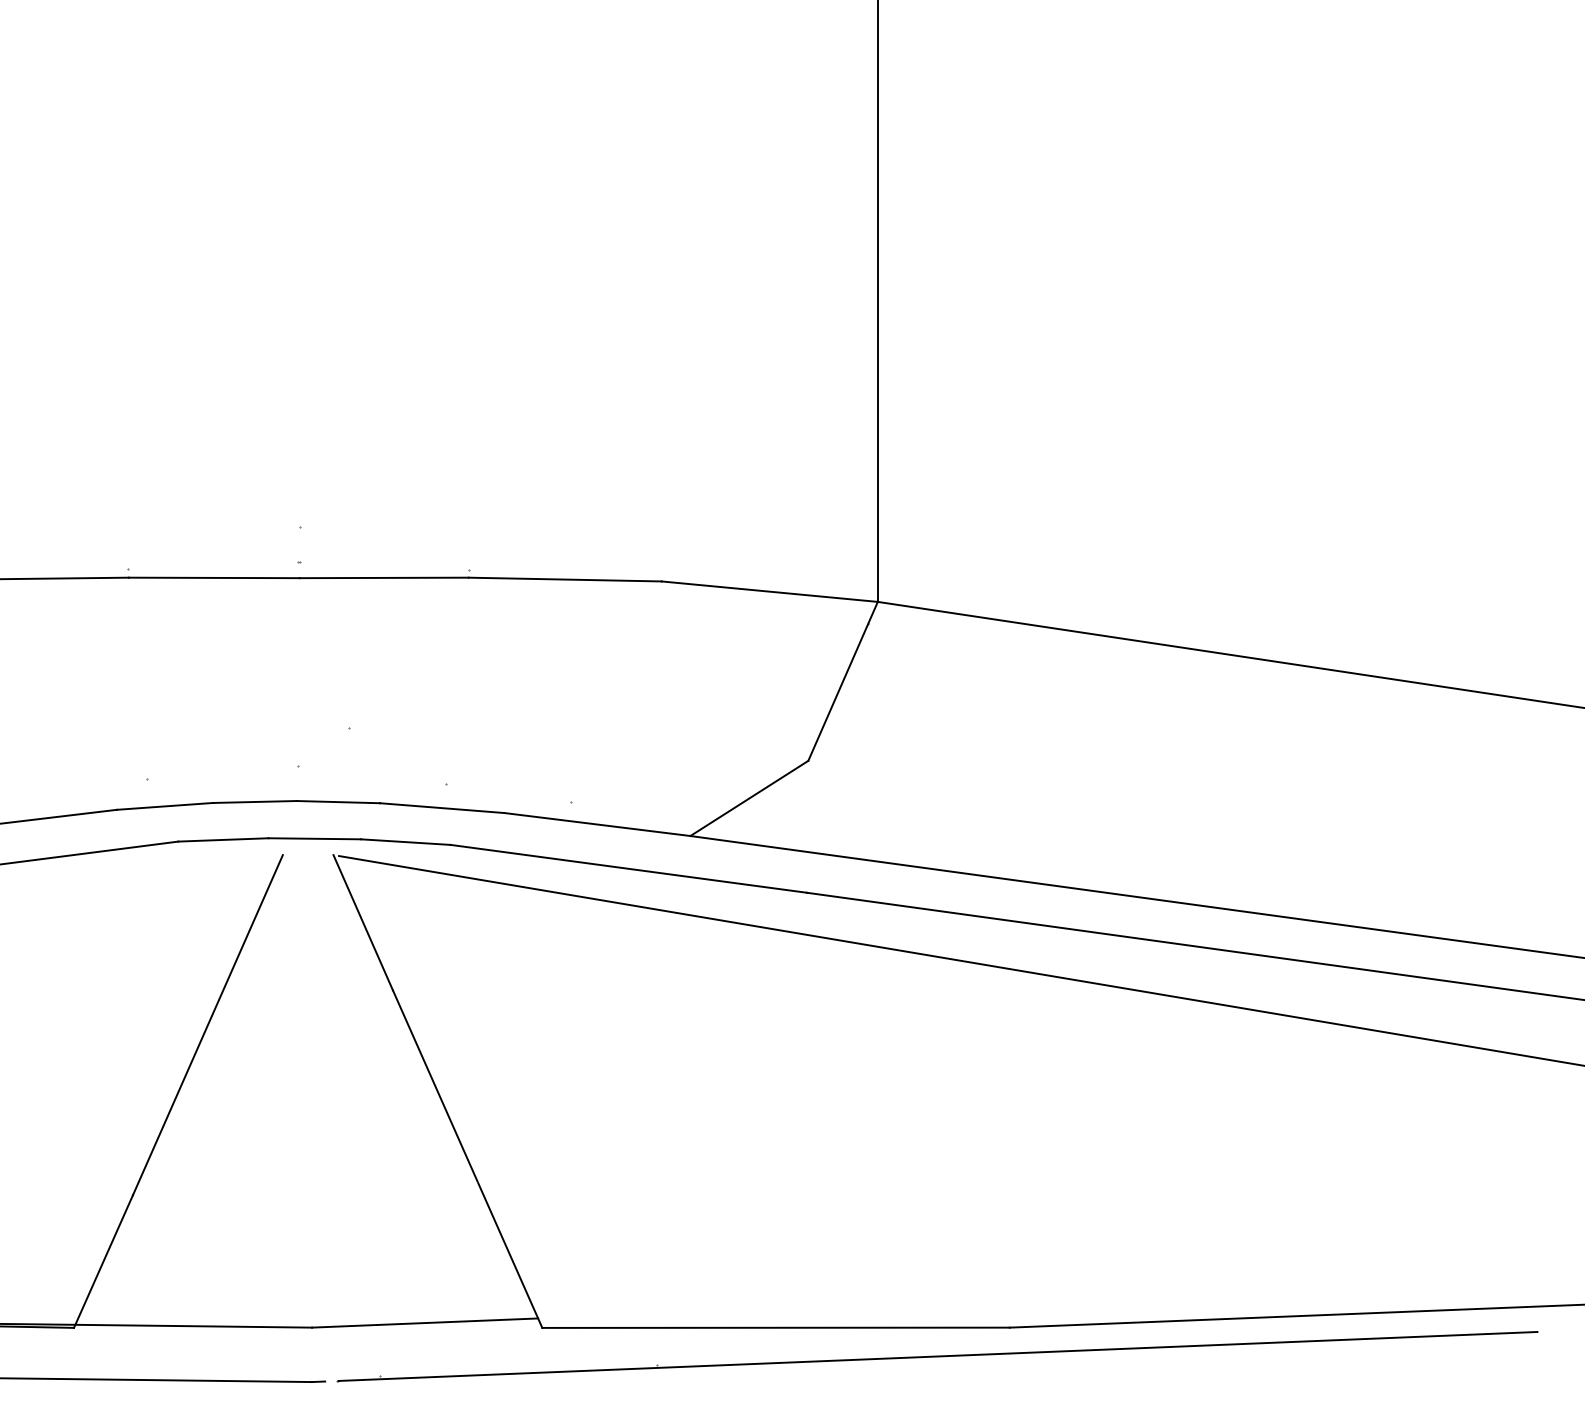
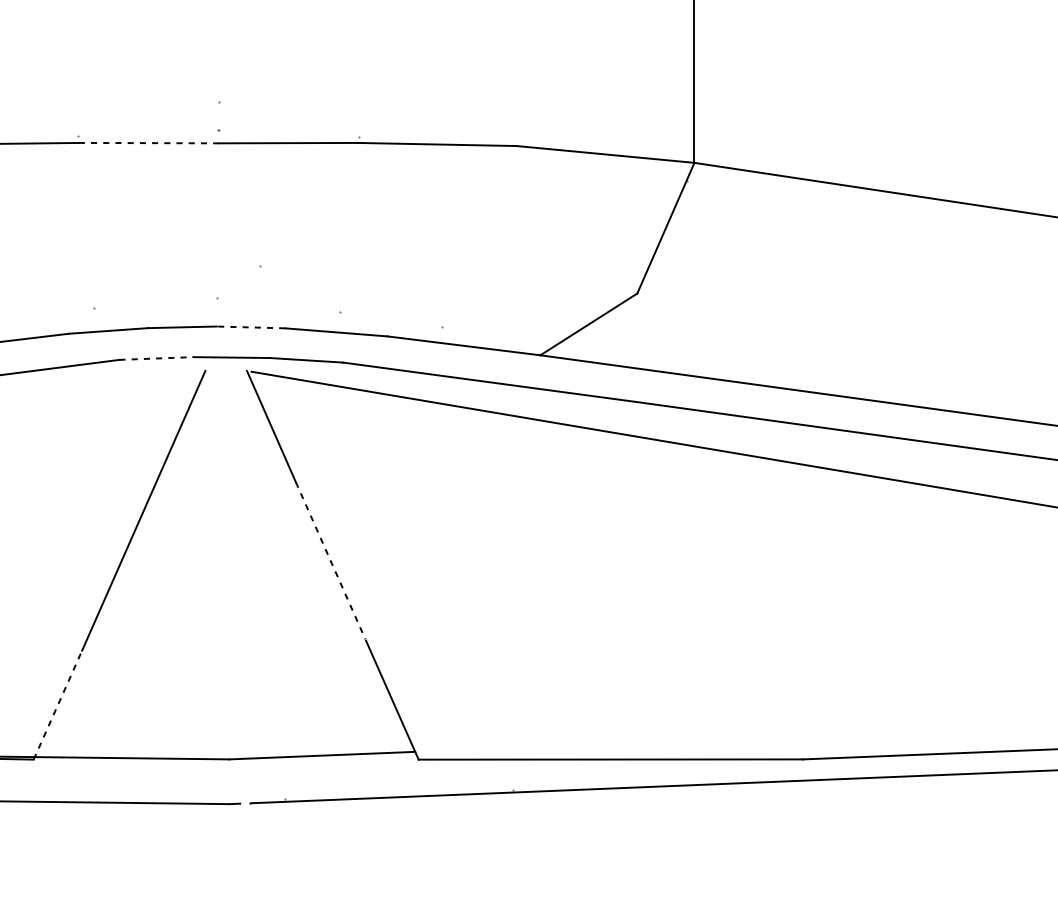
line: (213, 577) -> (148, 142), solid -> dashed
line: (338, 802) -> (251, 327), solid -> dashed
line: (223, 839) -> (156, 358), solid -> dashed
line: (435, 1086) -> (330, 561), solid -> dashed
line: (103, 1261) -> (57, 705), solid -> dashed

